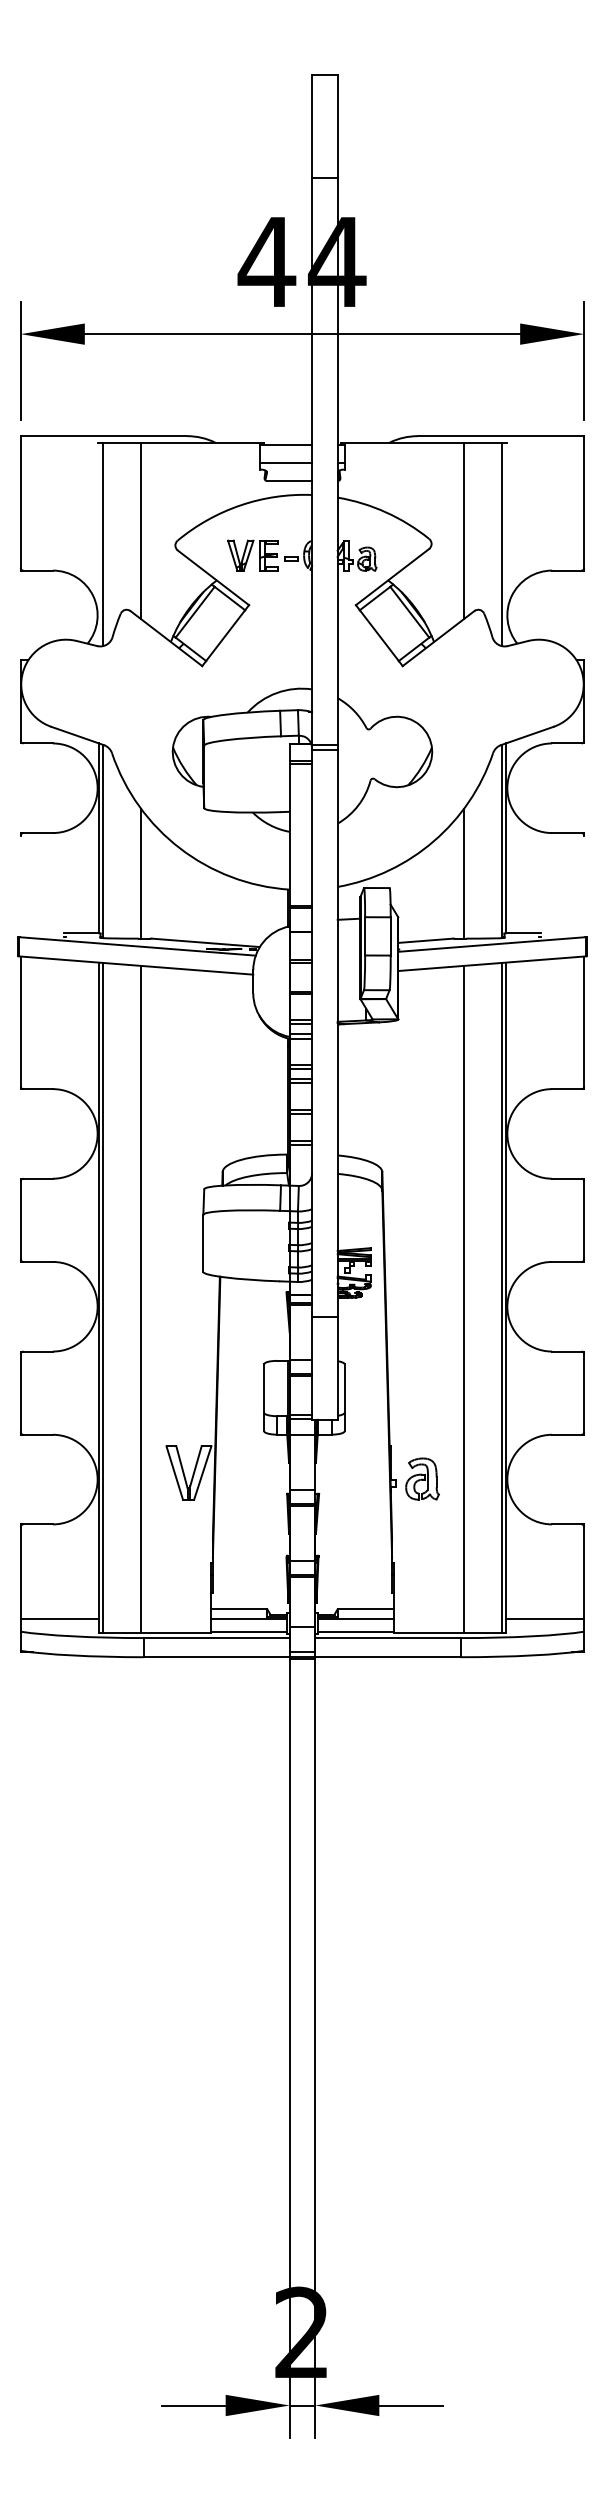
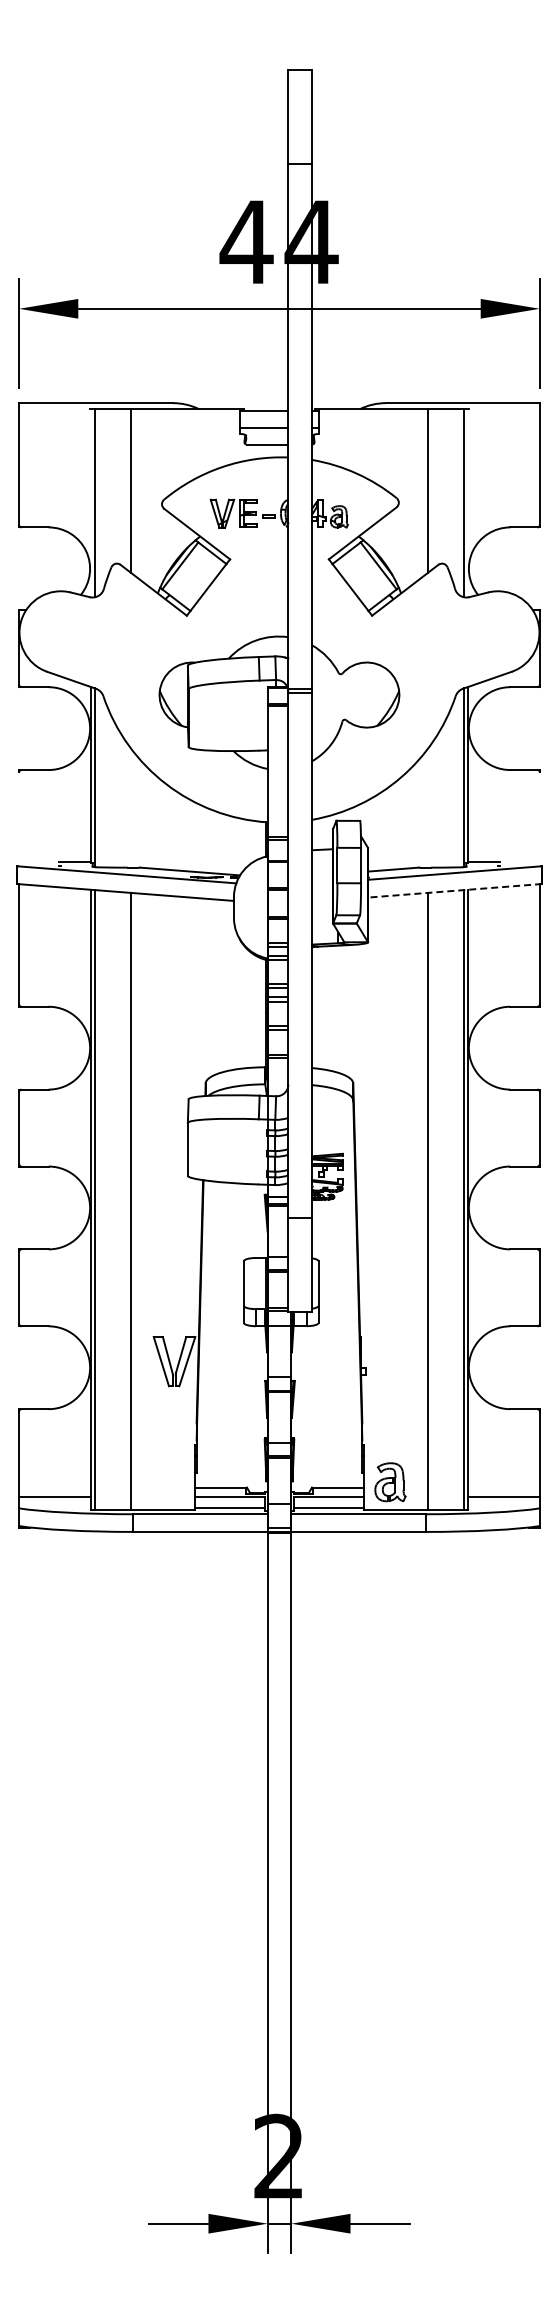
line: (141, 873) -> (130, 807), removed
line: (463, 873) -> (428, 807), removed
line: (491, 963) -> (454, 890), solid -> dashed
part: (422, 1479) -> (390, 1482), moved

